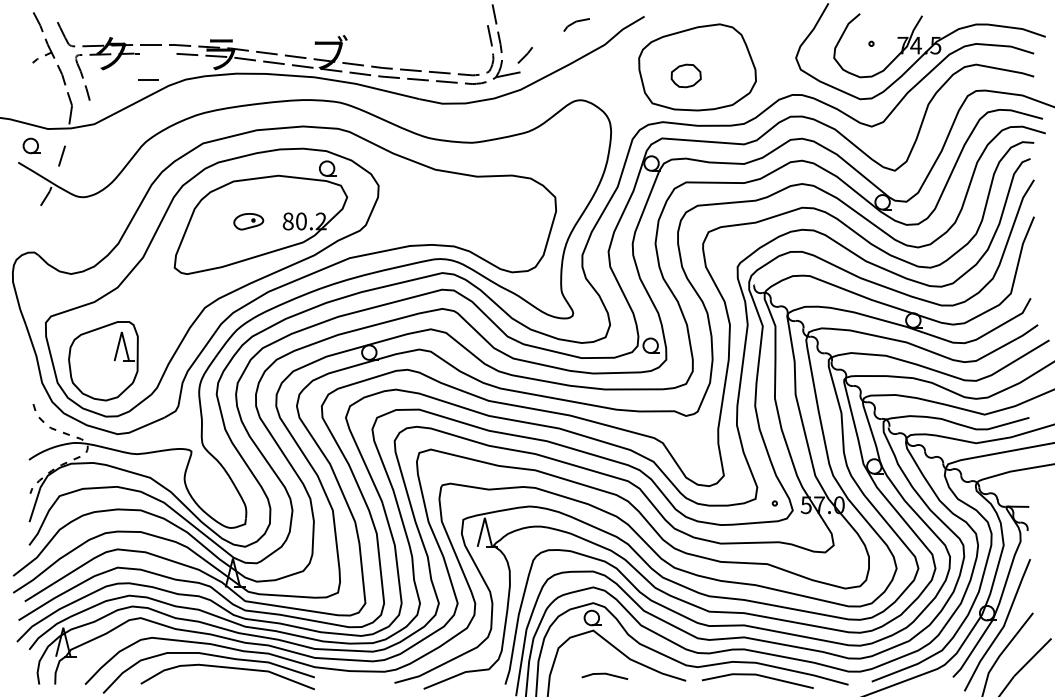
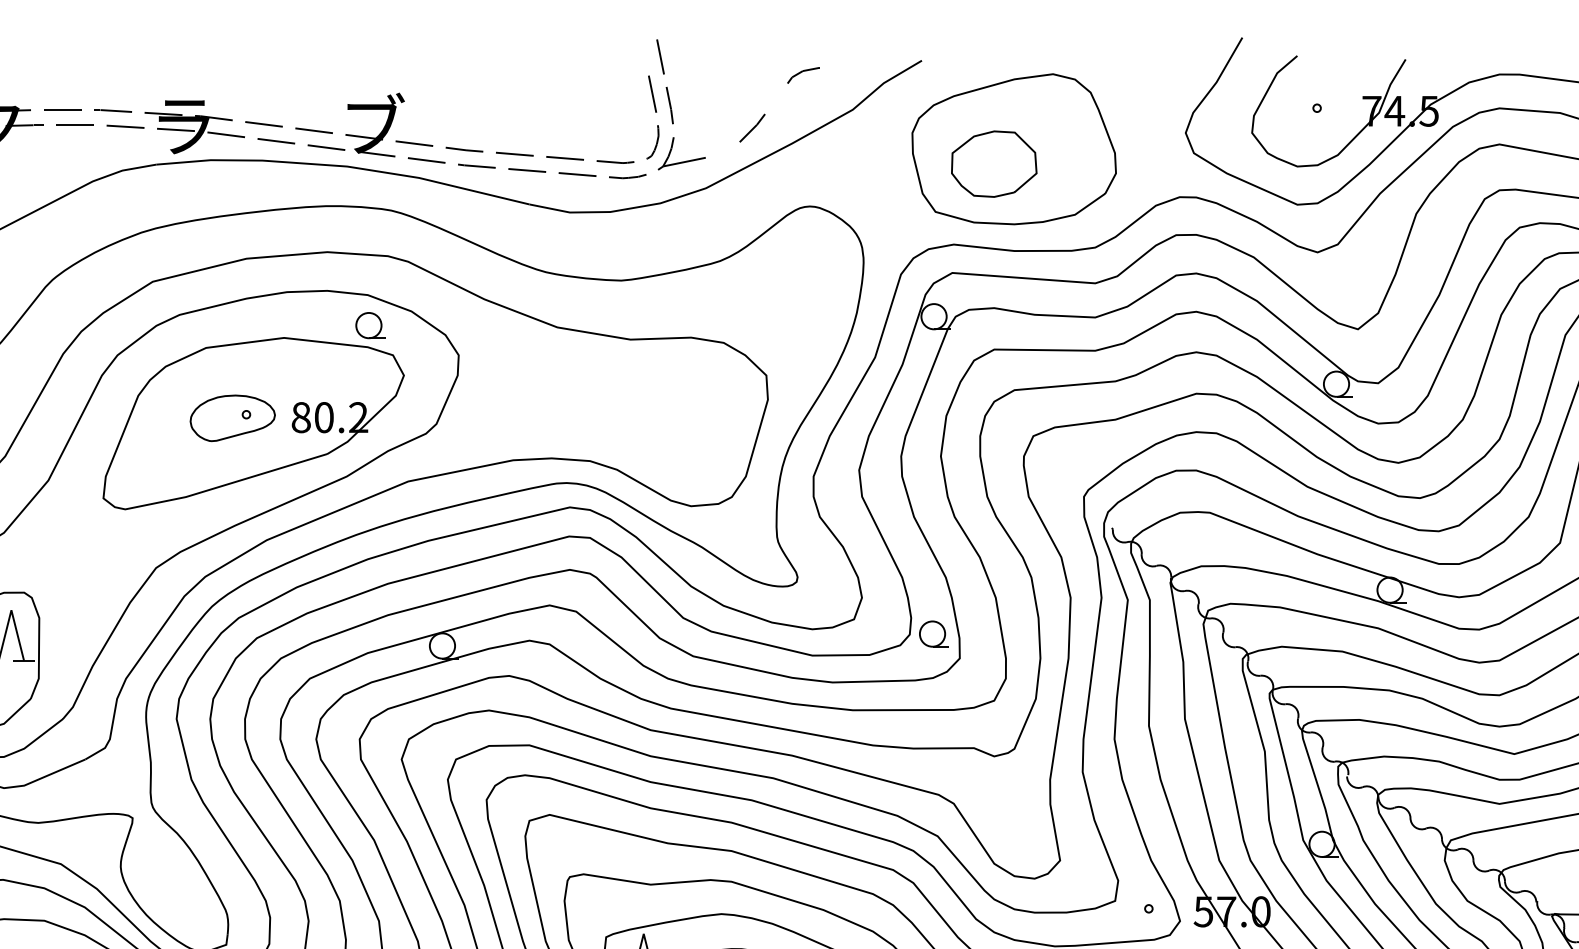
part: (576, 24) -> (803, 74), size x0.71
line: (524, 55) -> (751, 128), moved
part: (686, 75) -> (994, 163), size x1.67
line: (148, 79) -> (75, 125), moved
part: (248, 221) -> (232, 417), size x1.67

